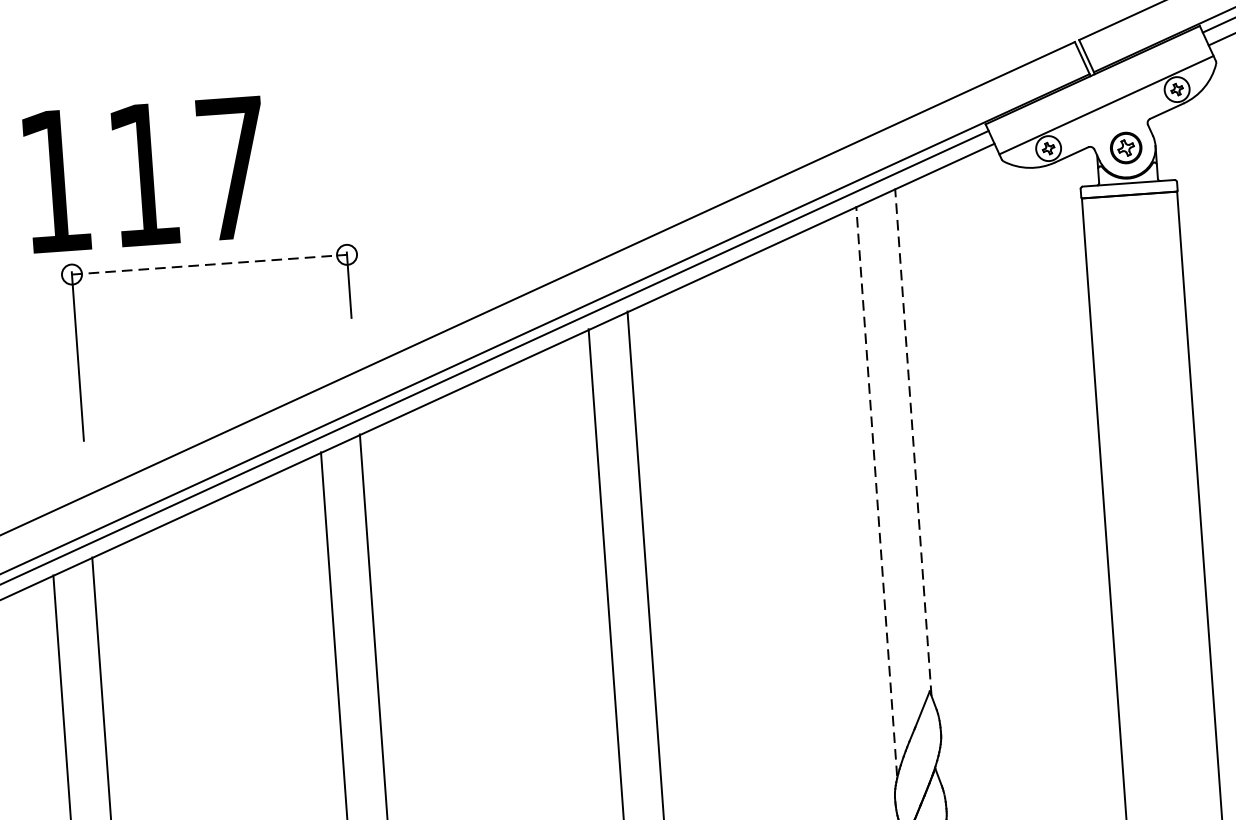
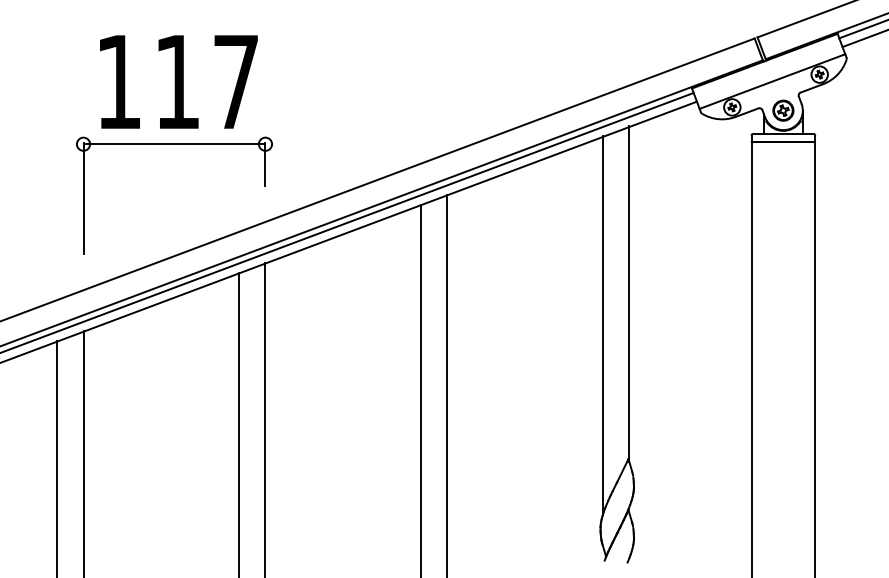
text: (145, 173) -> (178, 81), moved
line: (209, 265) -> (174, 144), dashed -> solid
line: (913, 442) -> (629, 294), dashed -> solid
line: (875, 490) -> (602, 324), dashed -> solid

